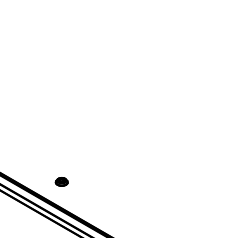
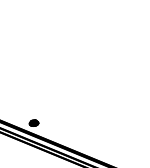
part: (61, 181) -> (33, 122), moved

